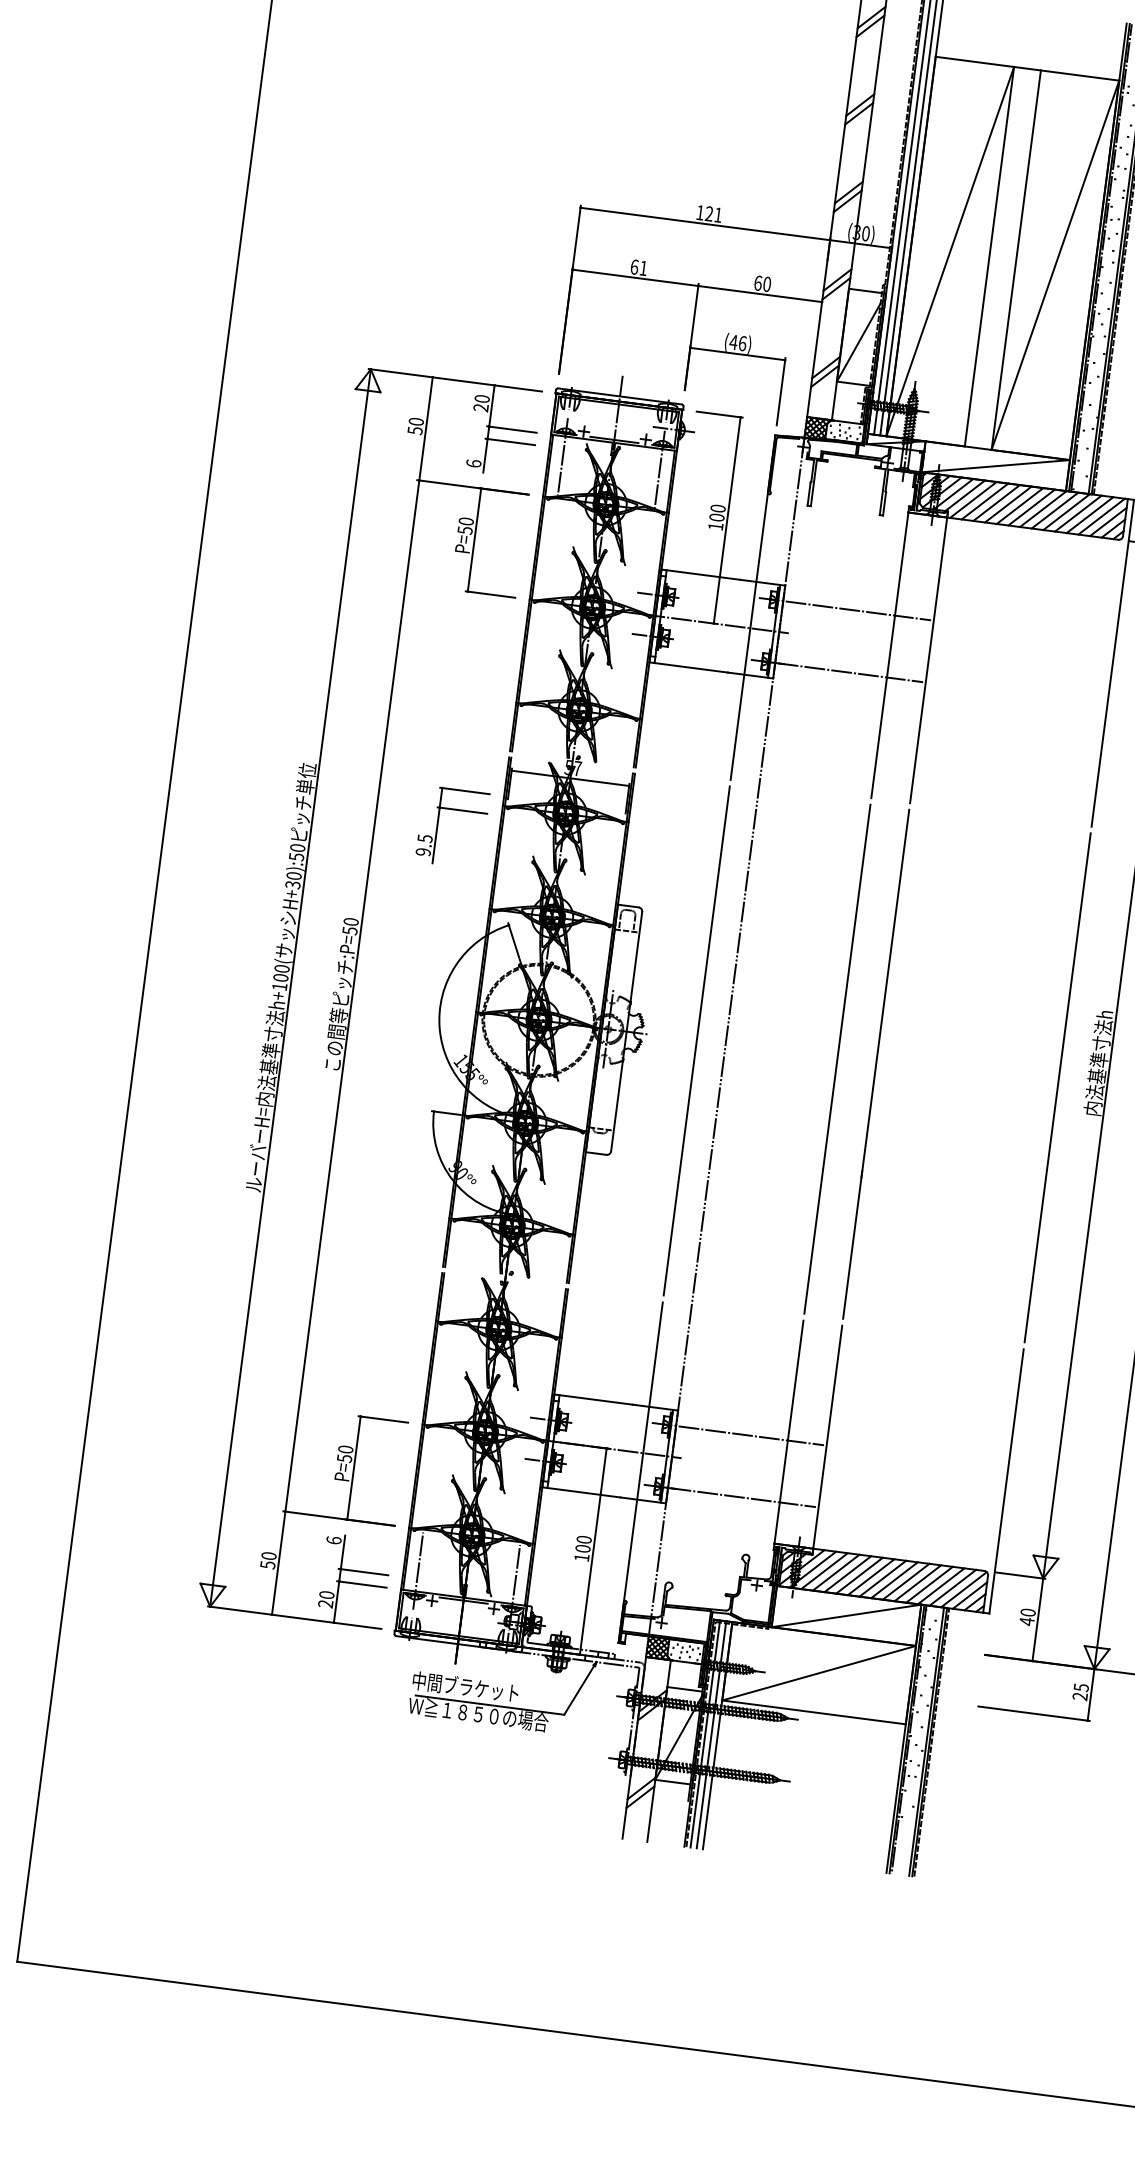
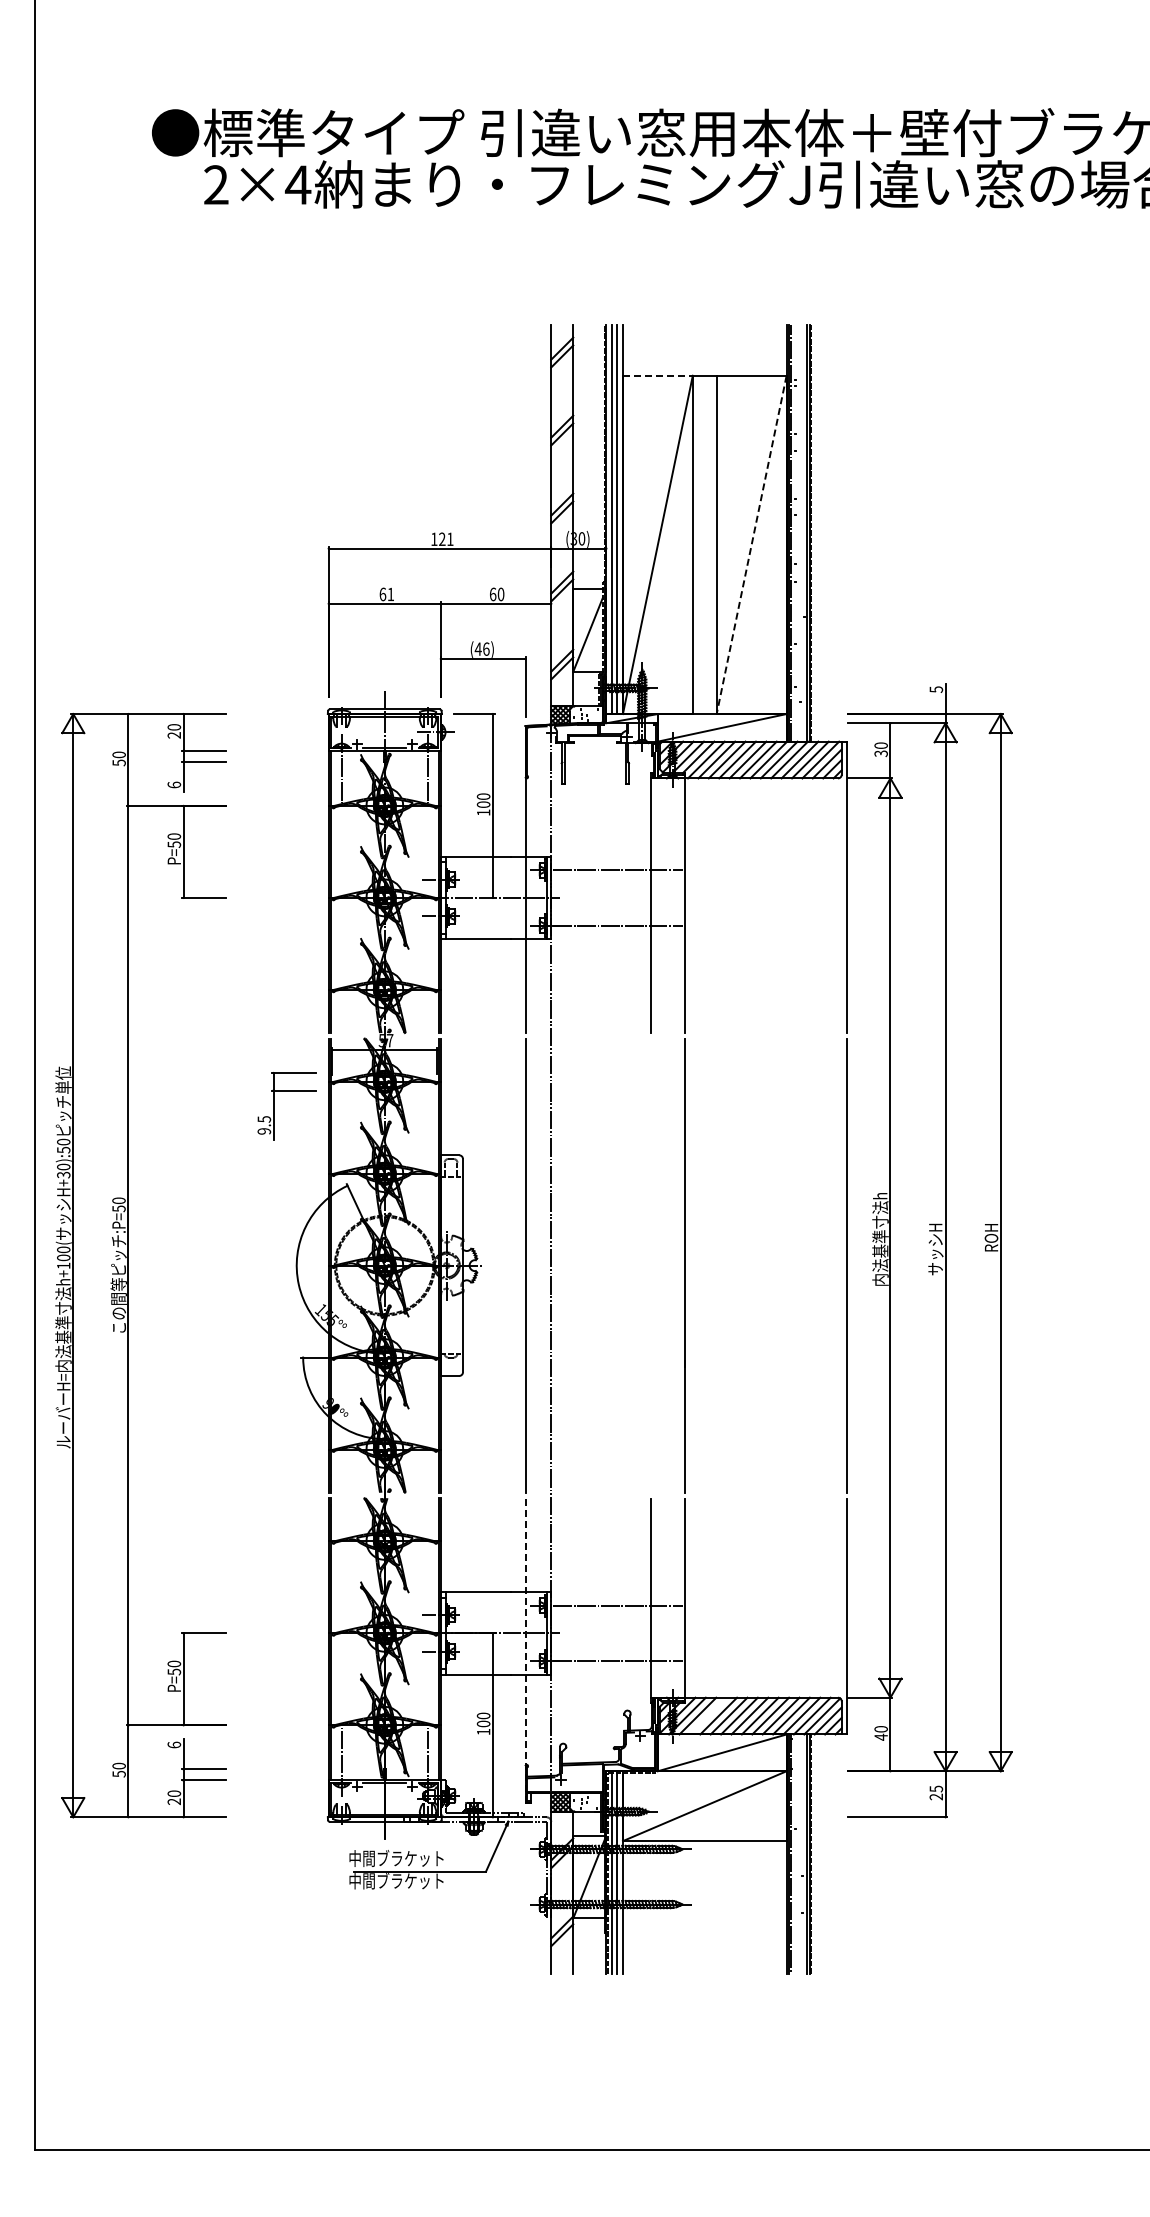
line: (974, 61) -> (657, 375), solid -> dashed
line: (1055, 264) -> (751, 544), solid -> dashed
part: (352, 995) -> (128, 1265), moved
line: (837, 1058) -> (650, 1265), removed
line: (640, 1472) -> (525, 1650), solid -> dashed
line: (835, 1571) -> (707, 1715), removed
text: (478, 1714) -> (410, 1881), Ｗ≧１８５０の場合 -> 中間ブラケット

